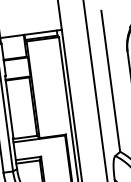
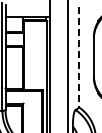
line: (111, 81) -> (79, 57), solid -> dashed

